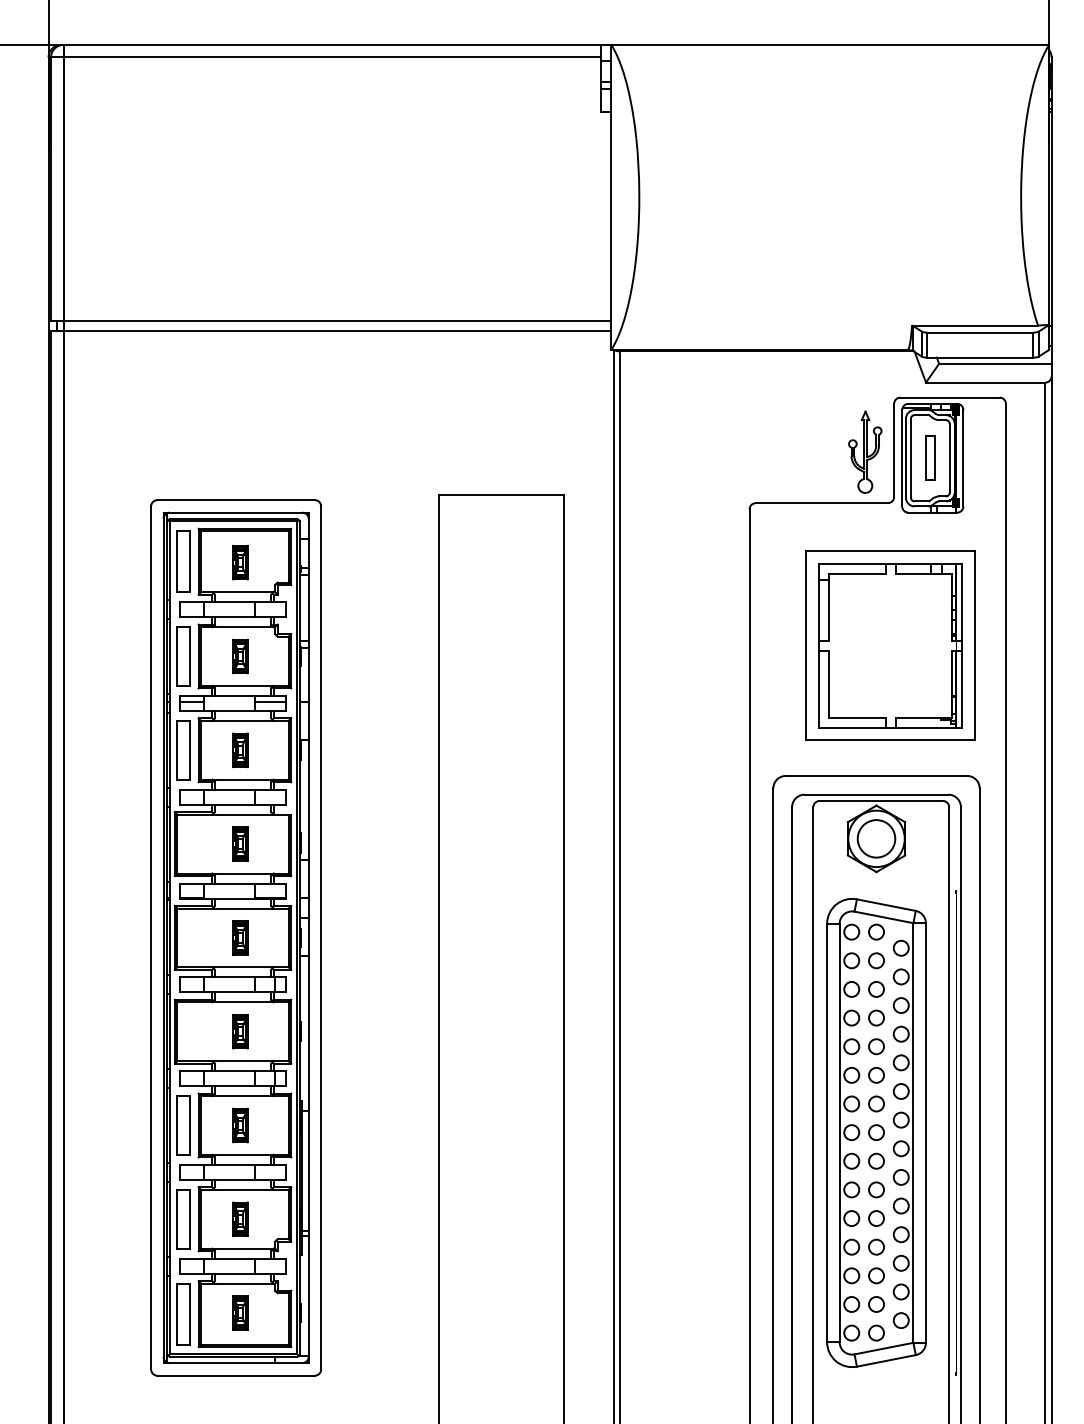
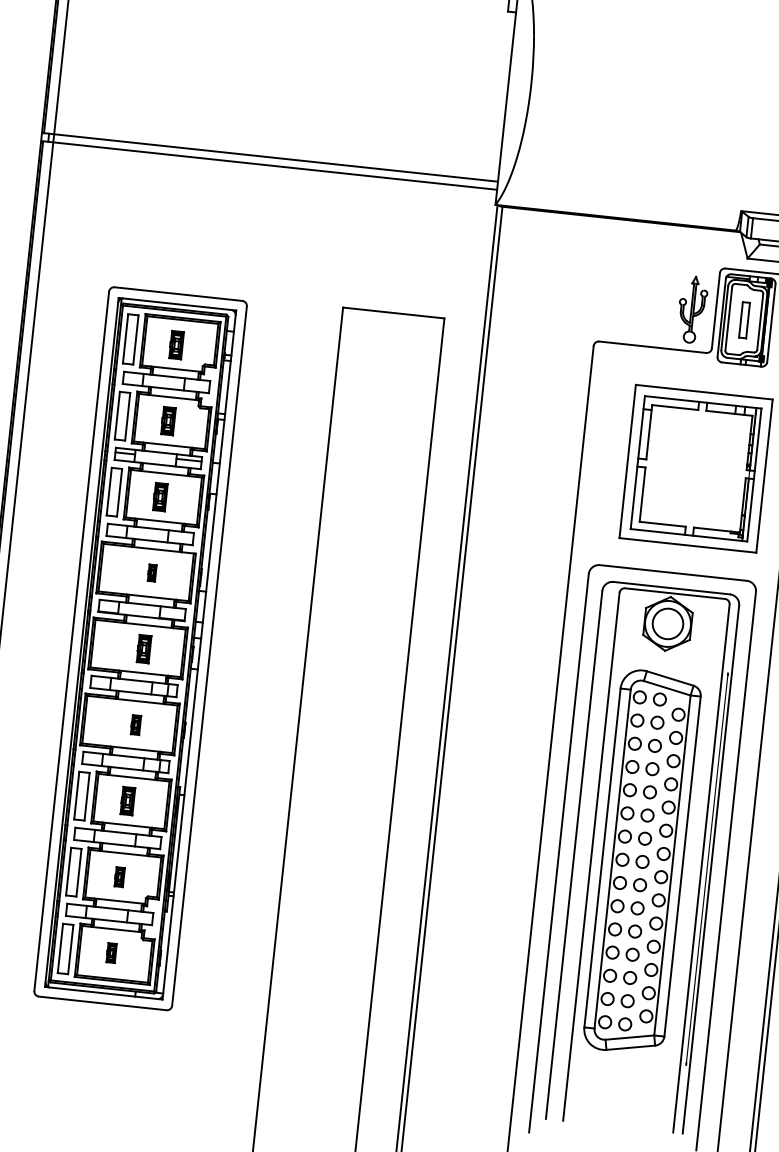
part: (240, 843) -> (152, 572), size x0.6
part: (240, 1031) -> (136, 724), size x0.7
part: (240, 1219) -> (119, 877), size x0.7
part: (240, 1312) -> (111, 952), size x0.7

